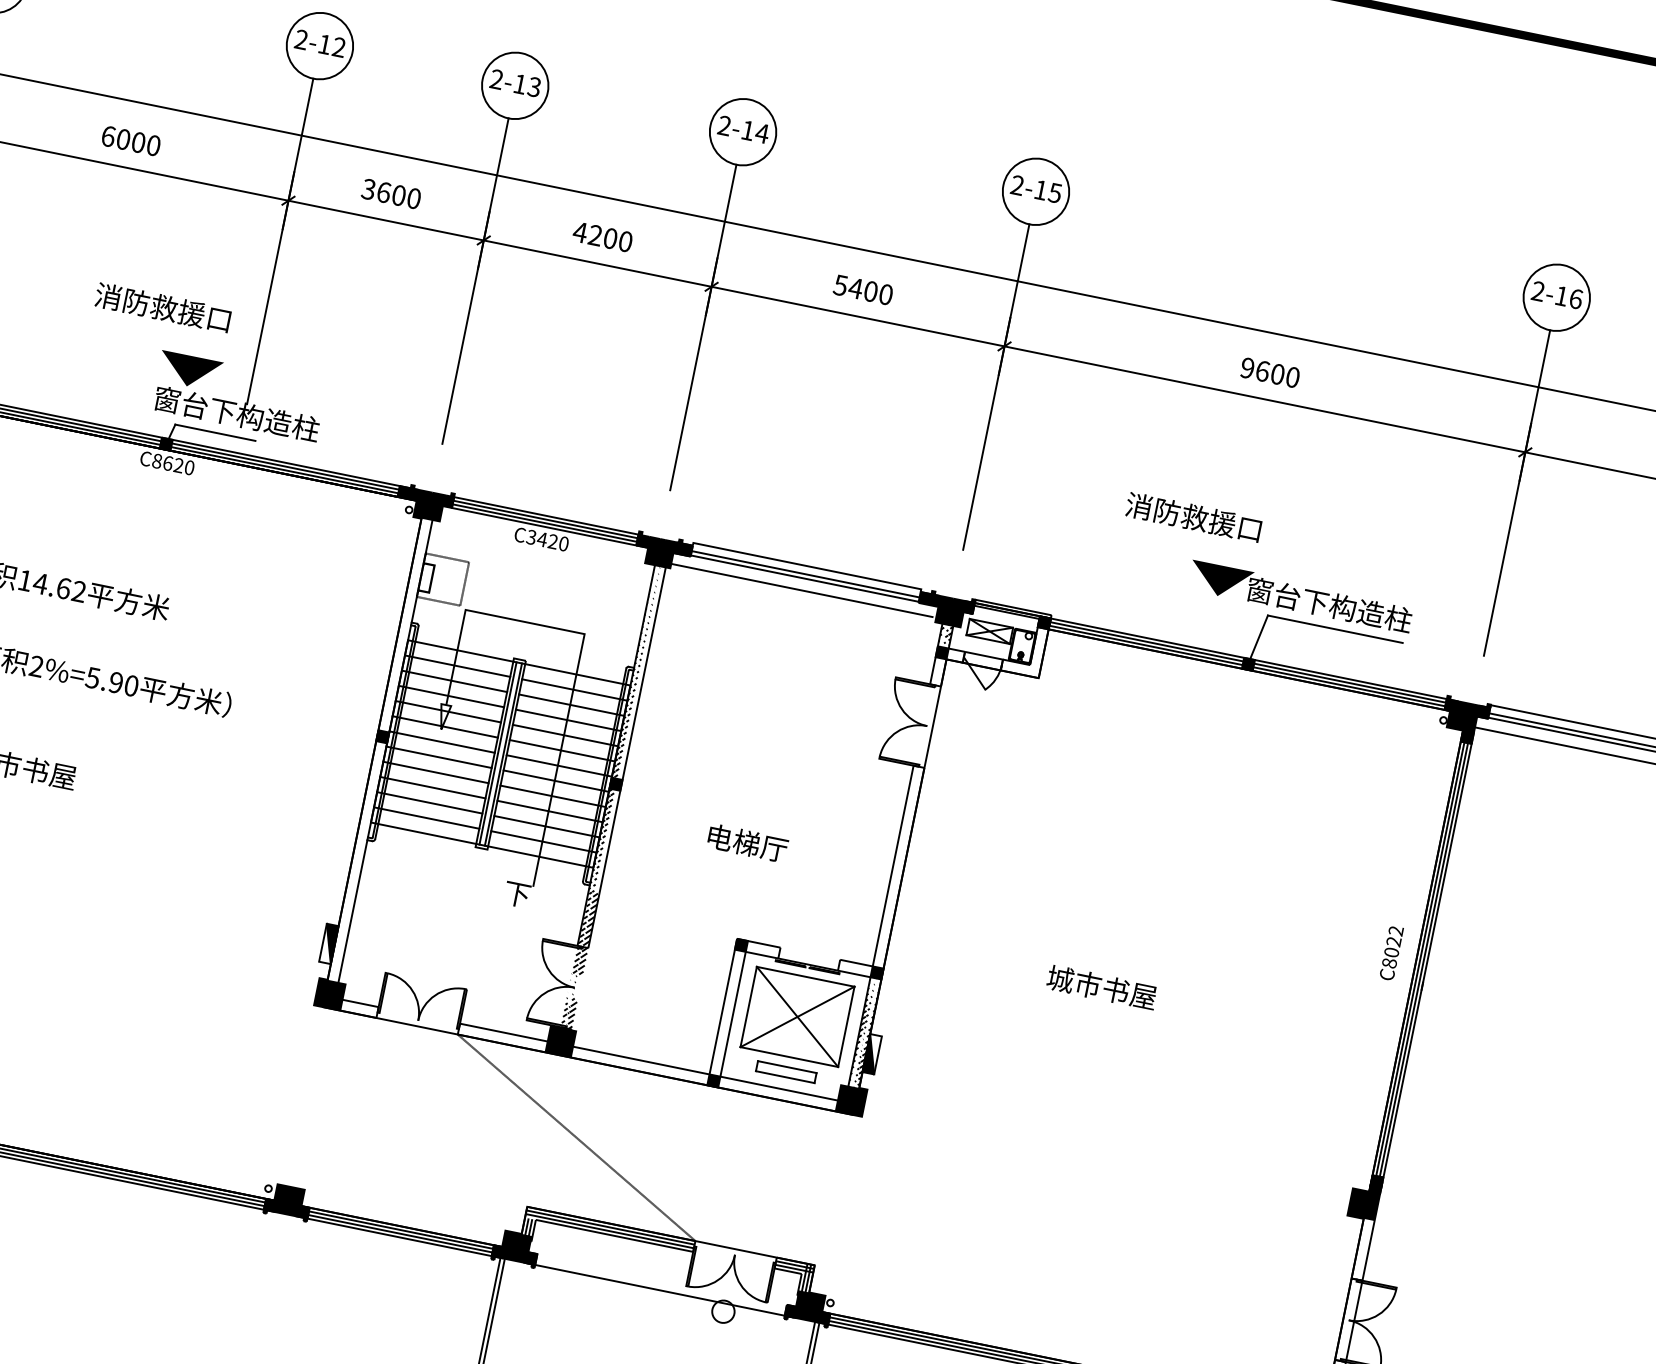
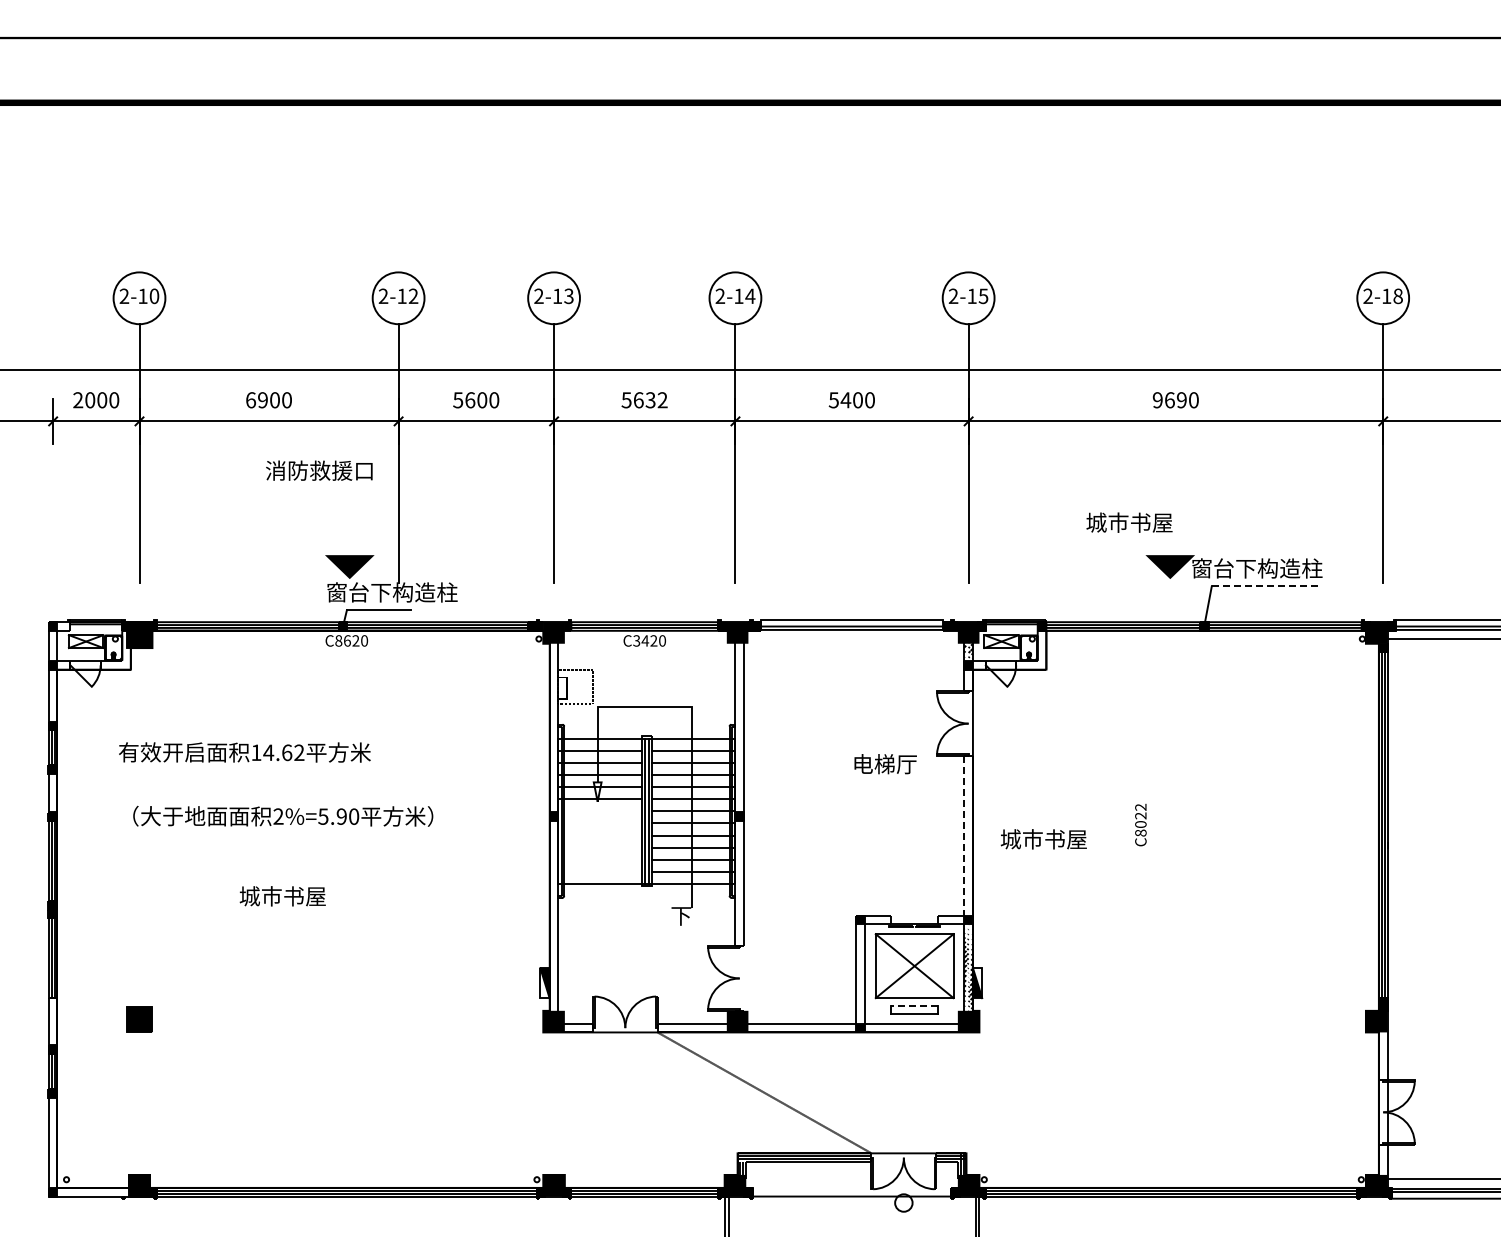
text: (122, 139) -> (262, 400), 6000 -> 6900
text: (369, 188) -> (458, 399), 3600 -> 5600
text: (602, 237) -> (644, 400), 4200 -> 5632
text: (1575, 297) -> (1397, 295), 2-16 -> 2-18
text: (163, 307) -> (319, 470), moved
text: (1277, 374) -> (1181, 400), 9600 -> 9690
text: (1193, 517) -> (1139, 522), 消防救援口 -> 城市书屋
line: (801, 590) -> (851, 639), removed
line: (1335, 629) -> (1265, 586), solid -> dashed
line: (442, 742) -> (600, 811), removed
line: (439, 757) -> (600, 823), removed
line: (436, 772) -> (600, 835), removed
line: (433, 787) -> (600, 847), removed
hatch: (612, 799) -> (739, 828), removed
line: (430, 802) -> (600, 859), removed
line: (427, 817) -> (600, 871), removed
text: (747, 843) -> (885, 764), moved
line: (893, 865) -> (964, 835), solid -> dashed
text: (1391, 953) -> (1140, 825), moved
text: (1101, 987) -> (1043, 839), moved
line: (787, 1067) -> (914, 1006), solid -> dashed

